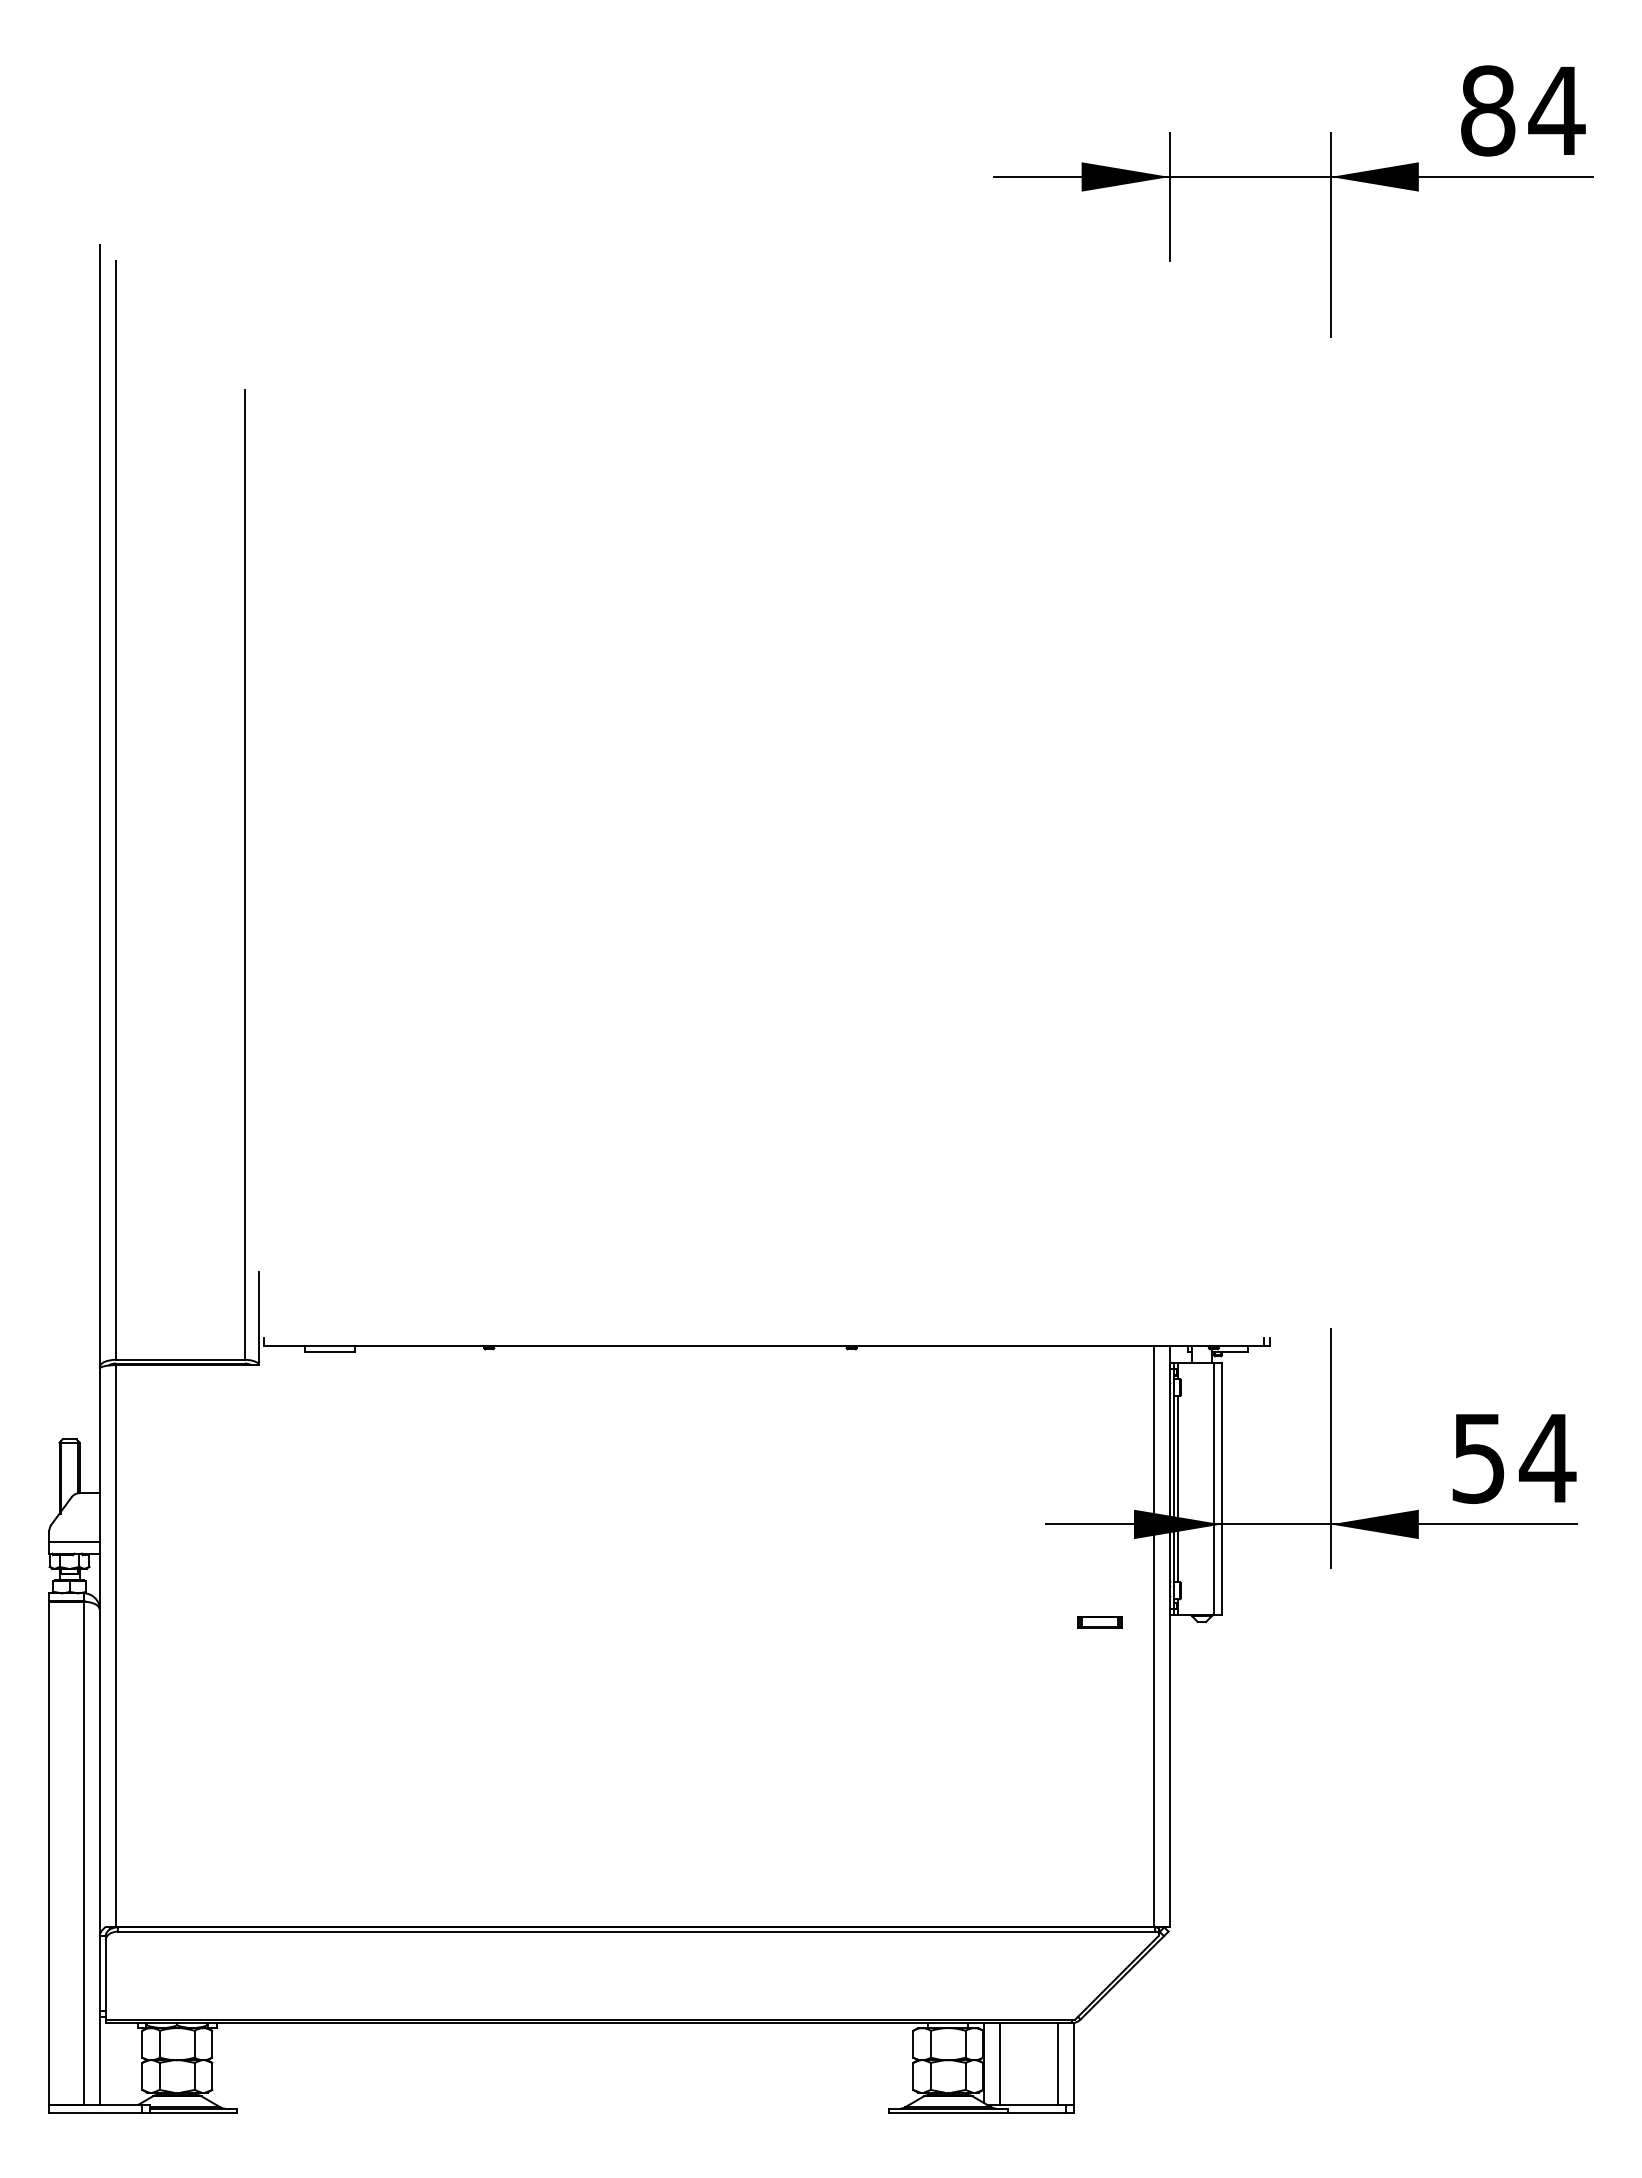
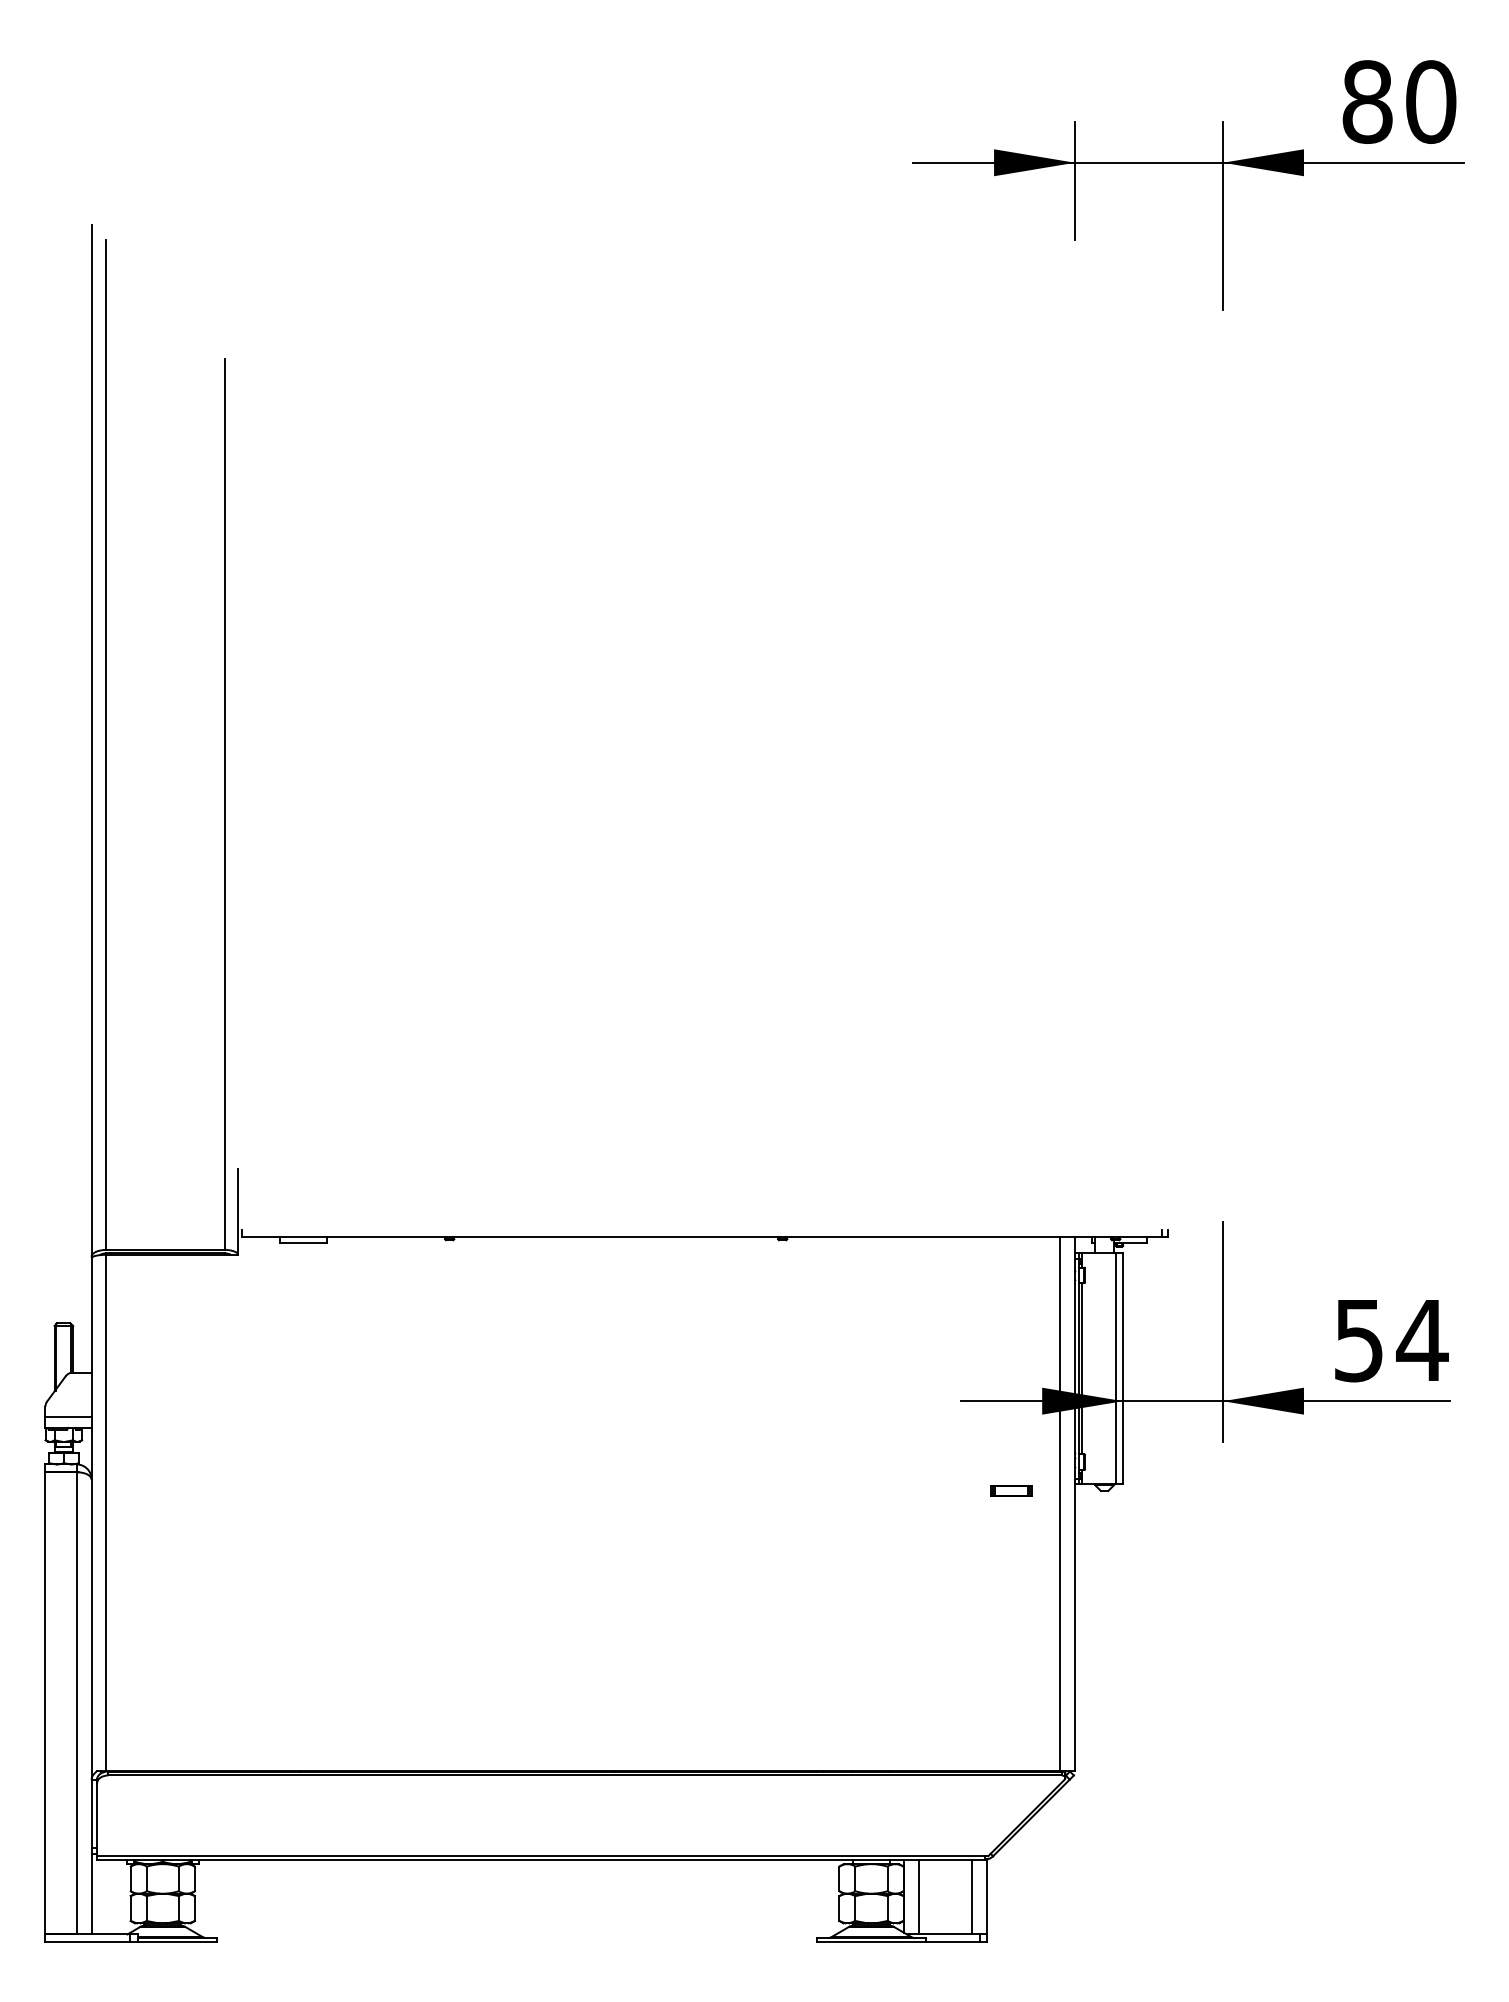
text: (1556, 110) -> (1430, 101), 84 -> 80

